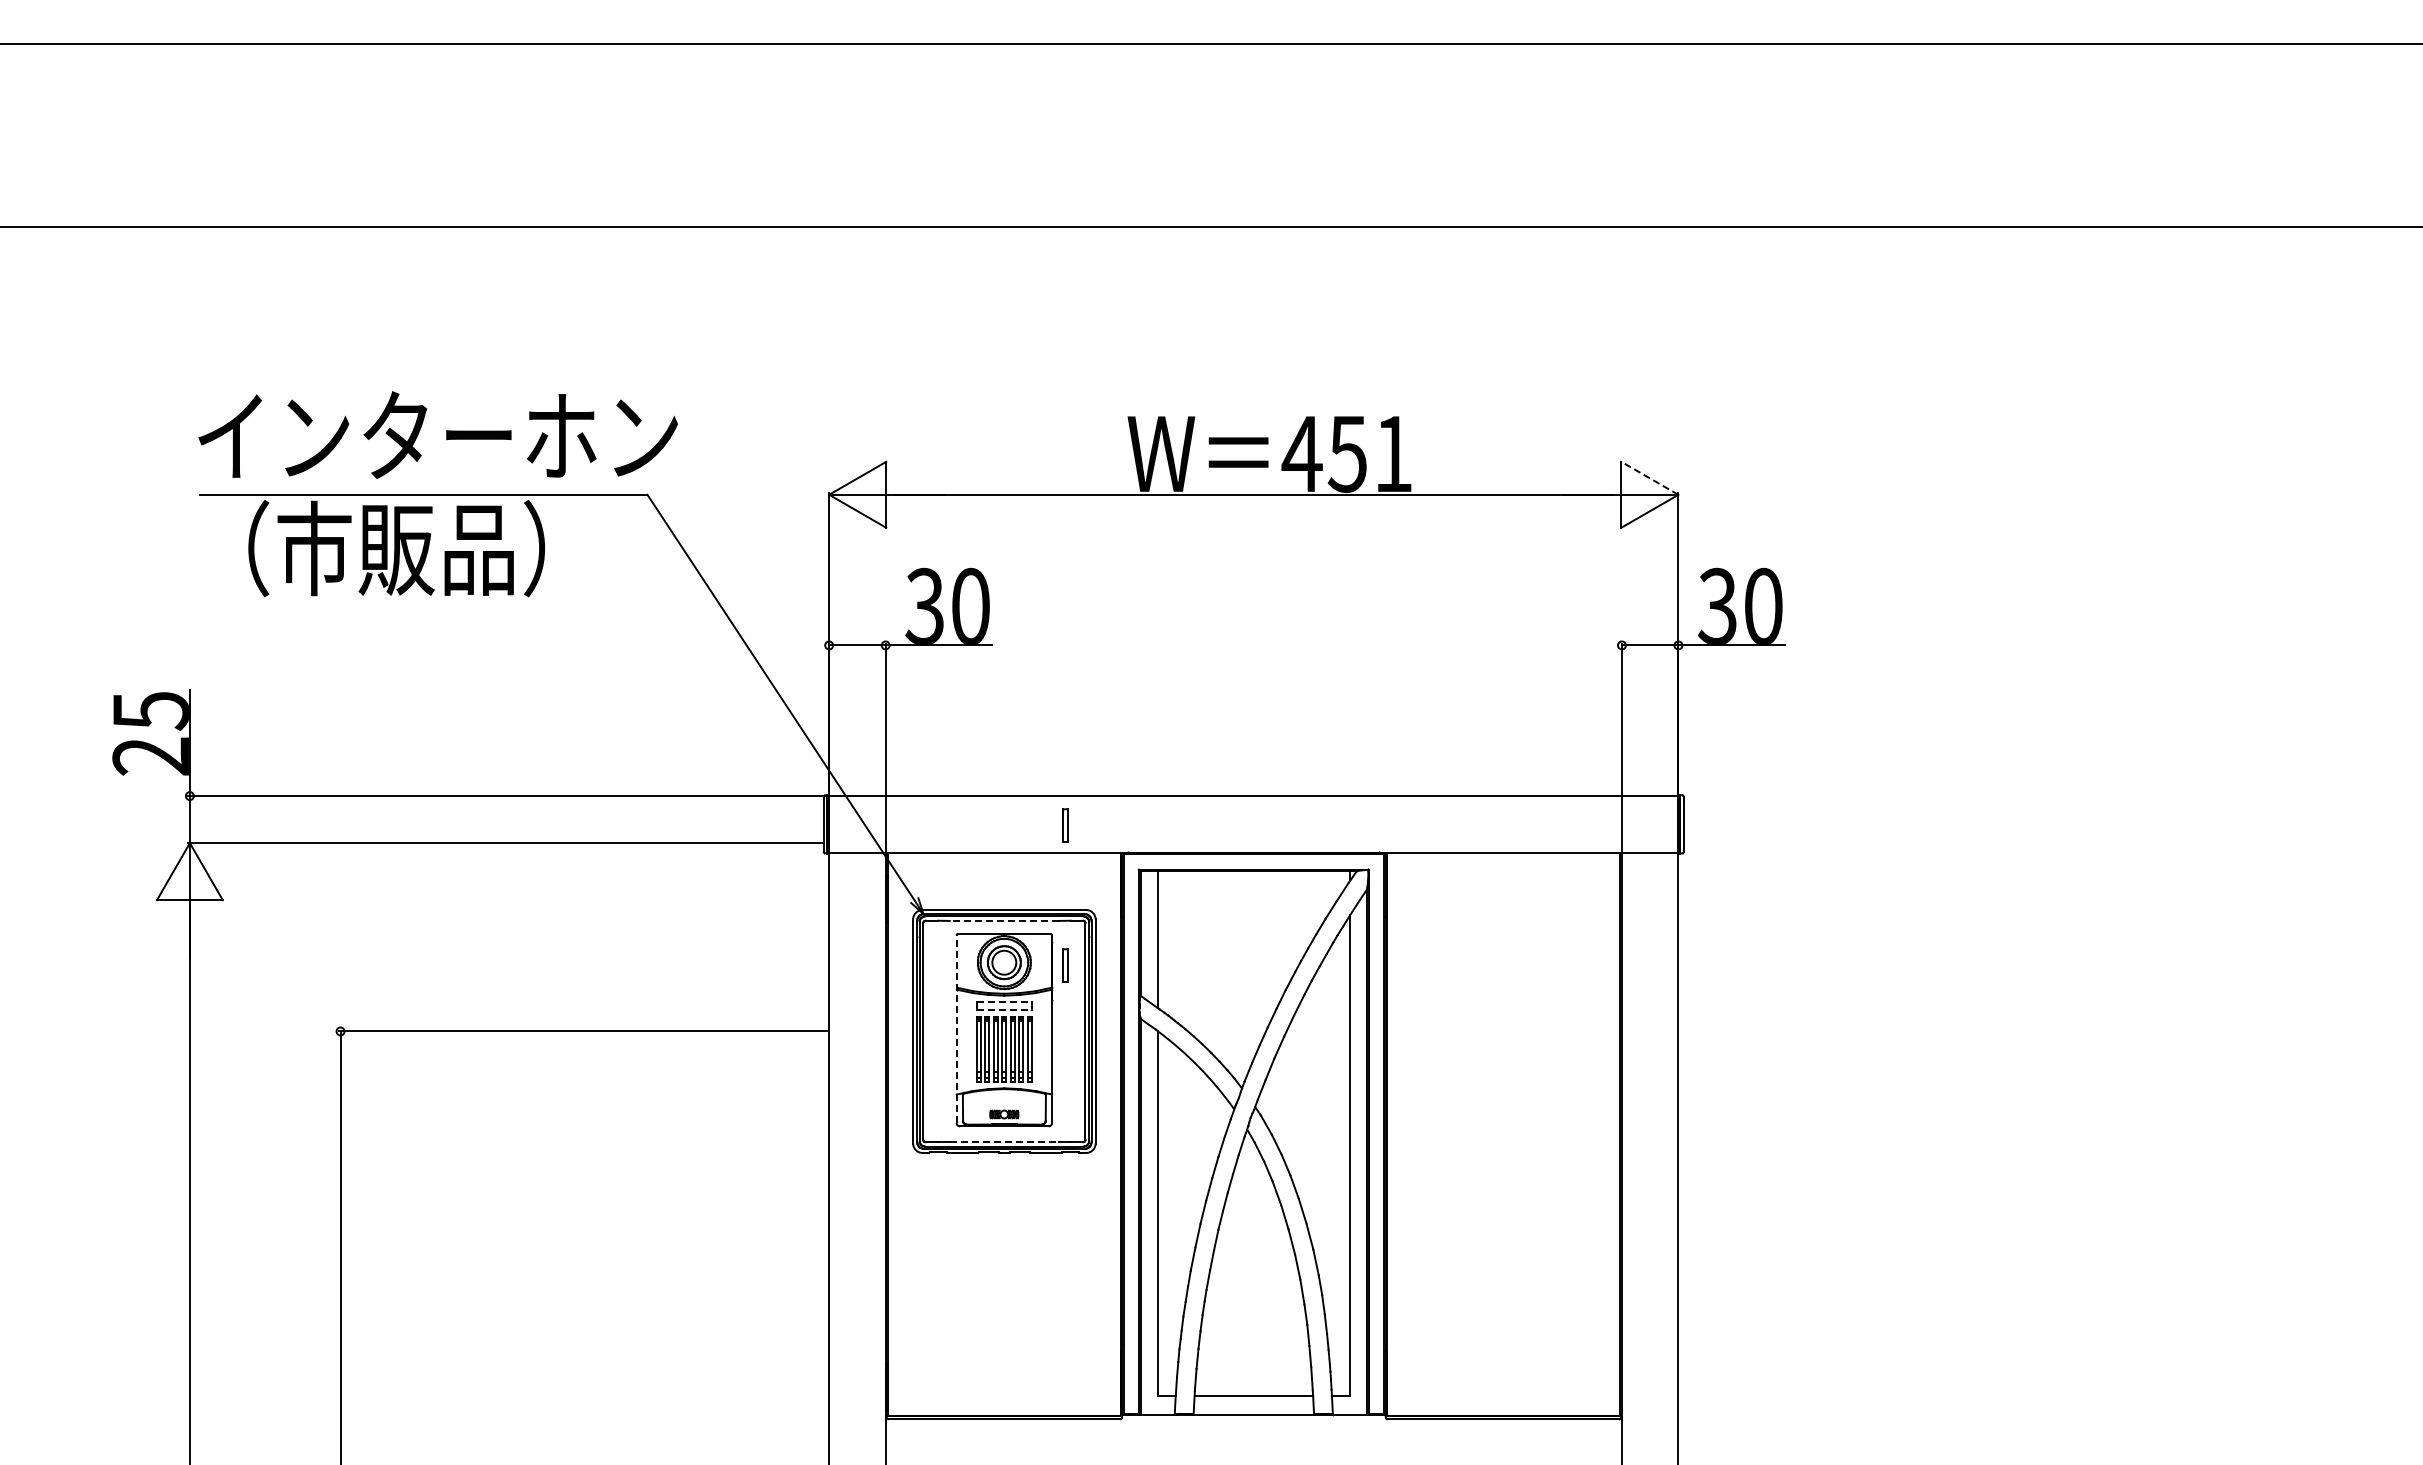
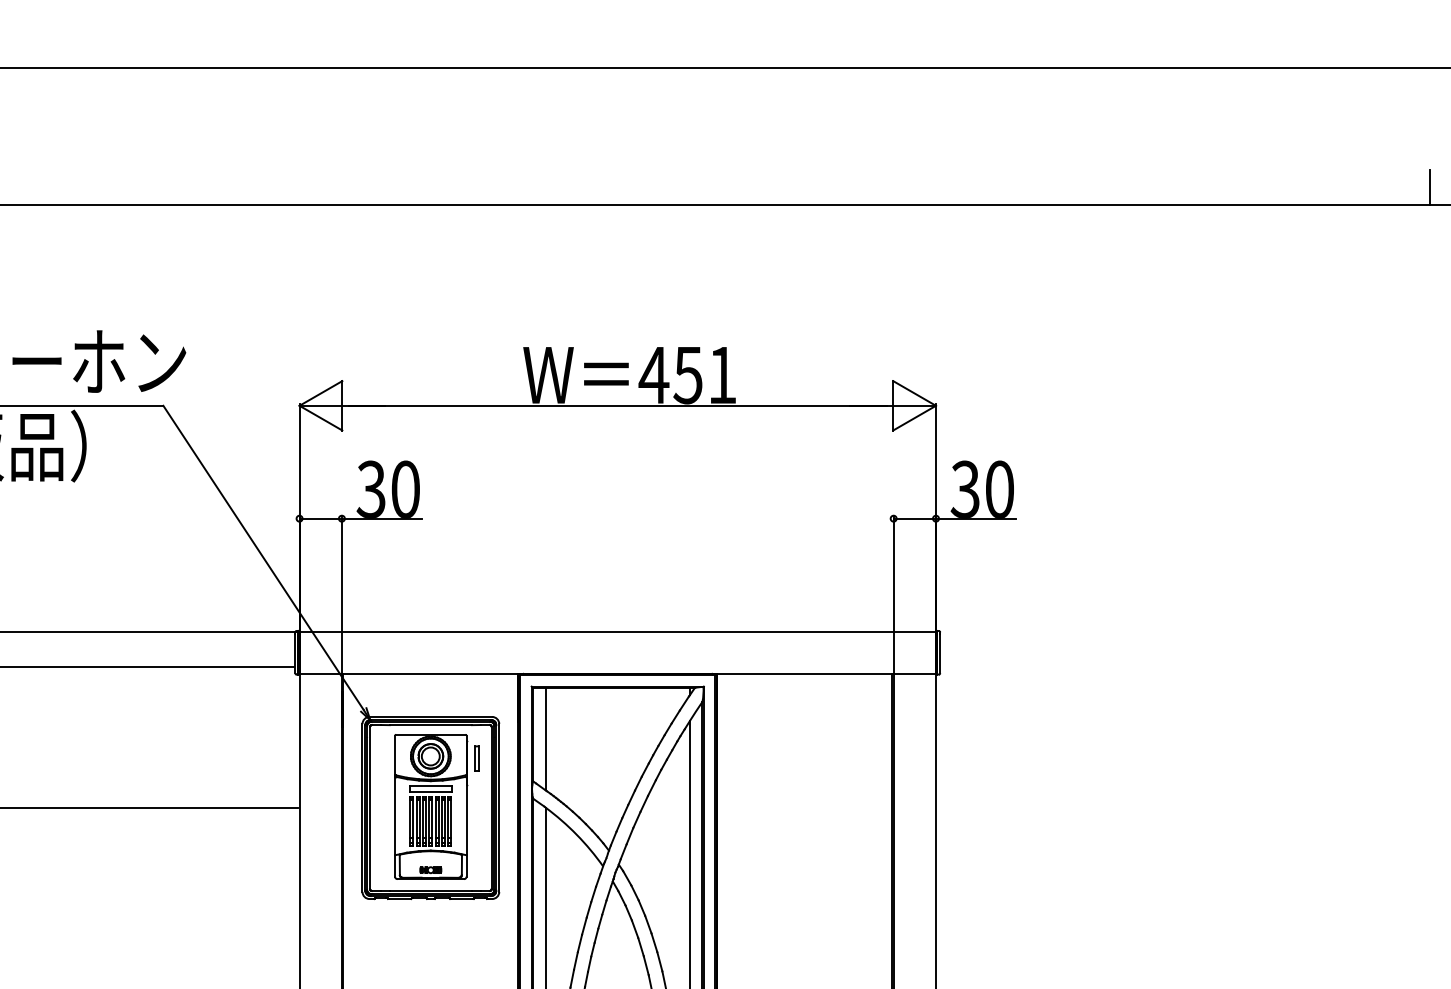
line: (2337, 203) -> (1429, 187), added
line: (1649, 478) -> (914, 393), dashed -> solid
part: (1065, 825) -> (476, 653), removed
line: (1004, 920) -> (430, 724), dashed -> solid
line: (1004, 1002) -> (430, 786), dashed -> solid
line: (1004, 1010) -> (430, 792), dashed -> solid
line: (956, 1029) -> (394, 806), dashed -> solid
line: (1004, 1142) -> (430, 891), dashed -> solid

